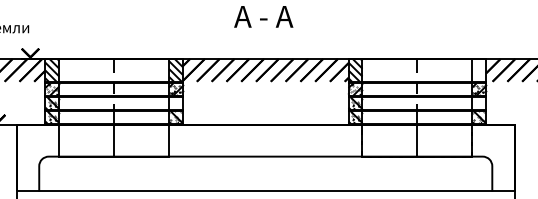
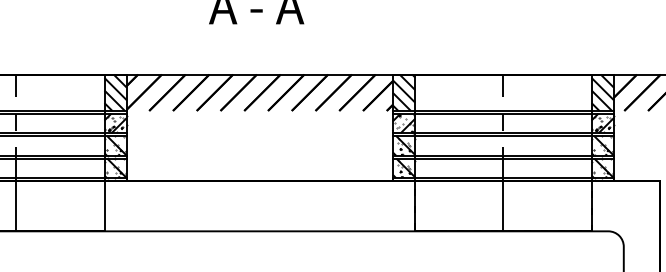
hatch: (479, 70) -> (603, 92), added
hatch: (175, 103) -> (114, 145), added
hatch: (479, 103) -> (603, 145), added

